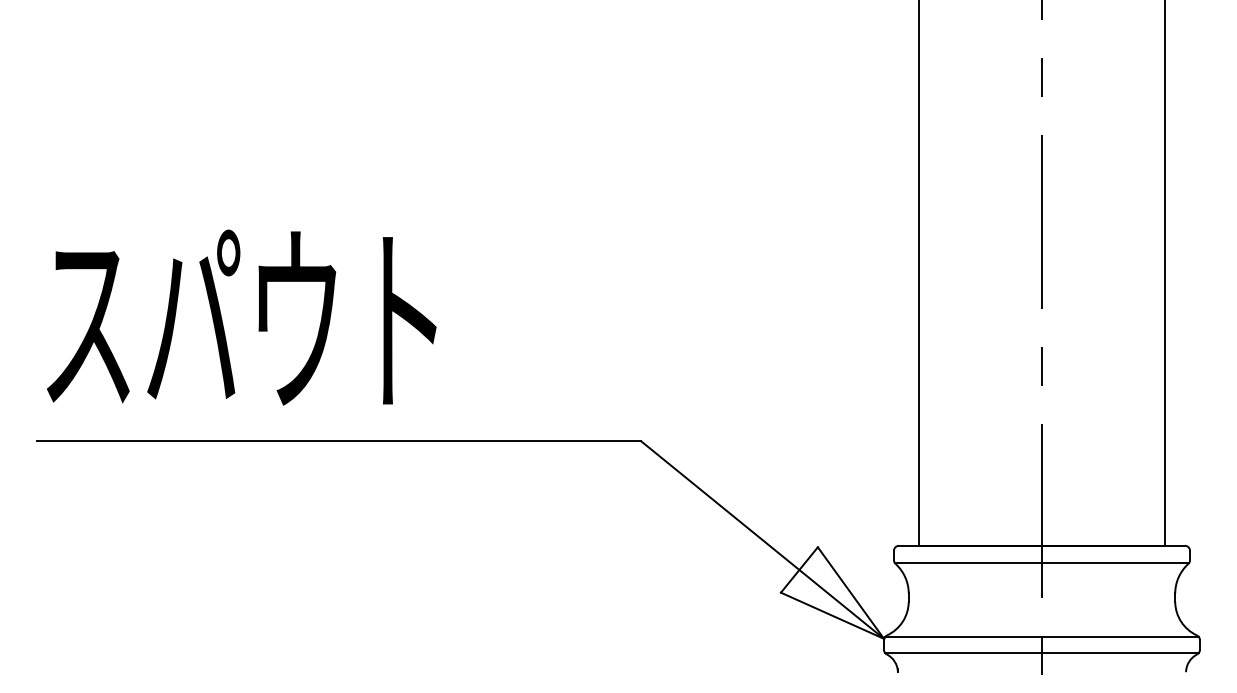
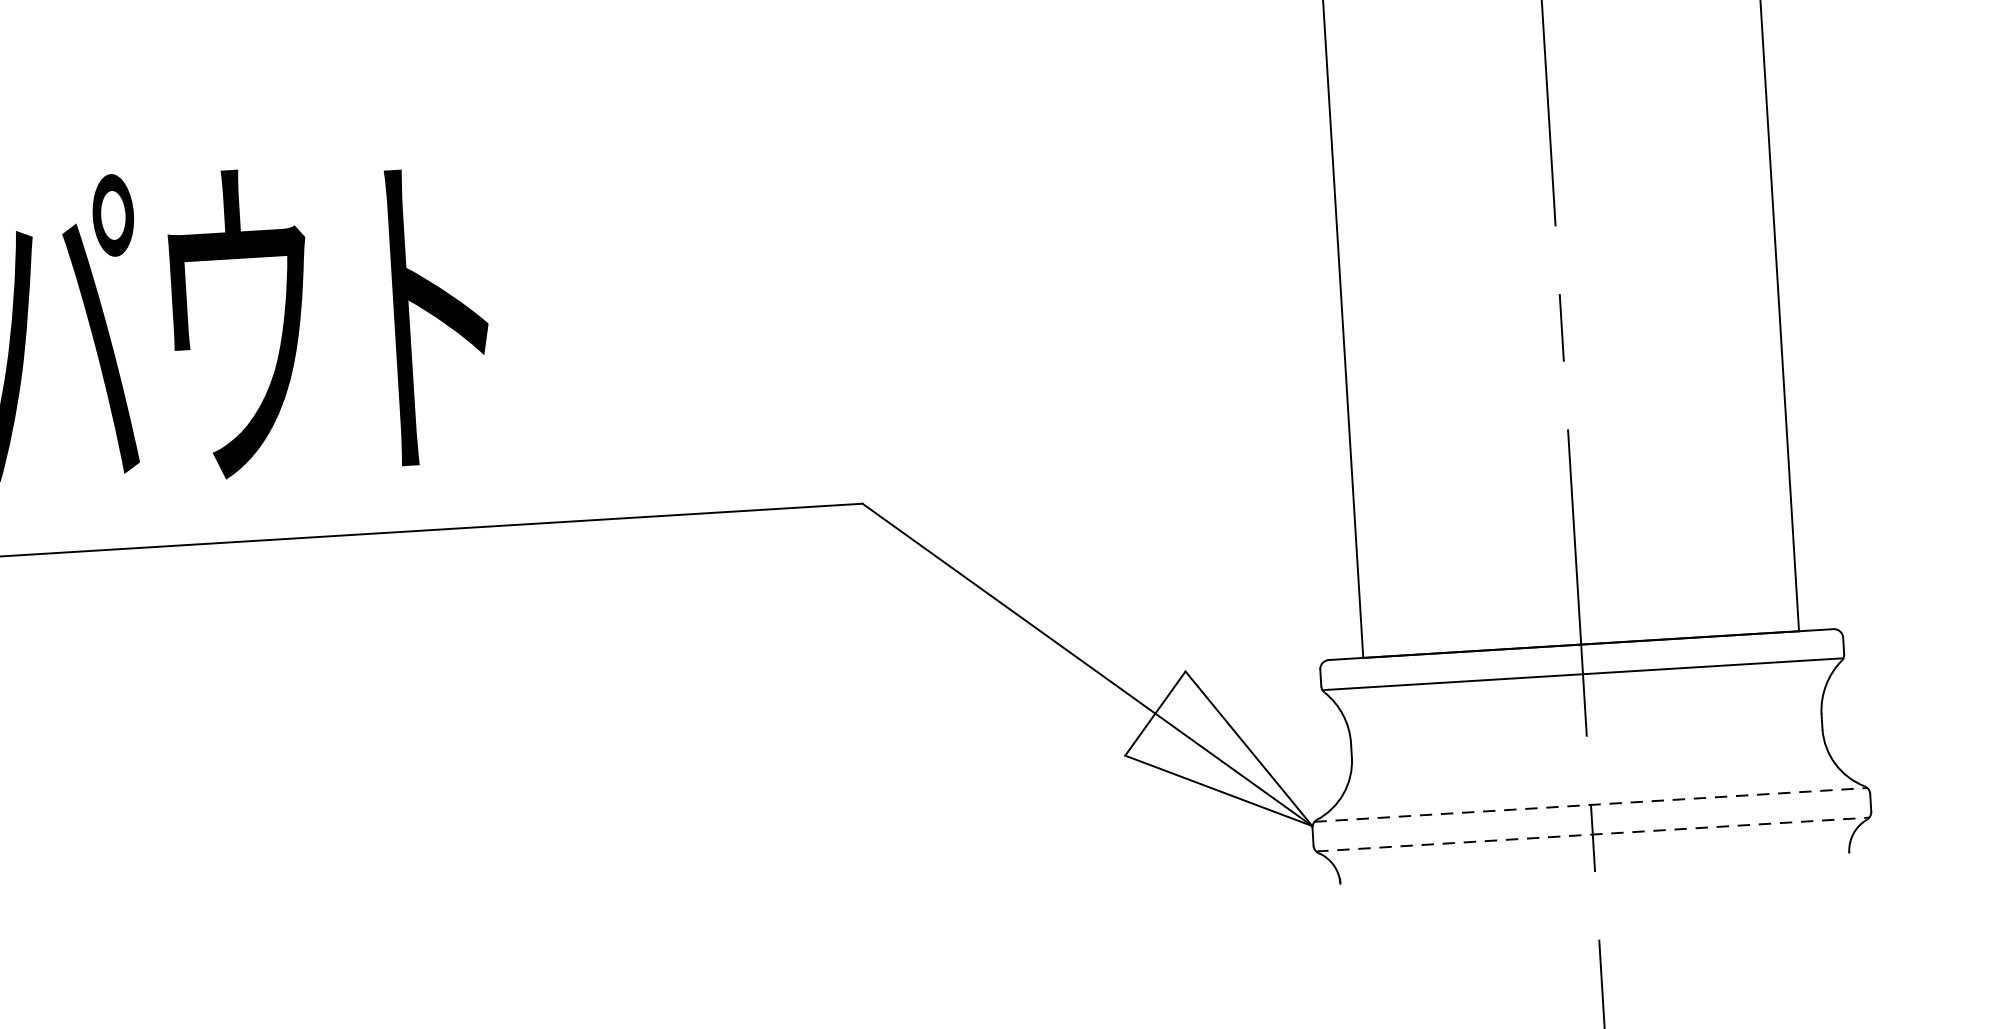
line: (1041, 636) -> (1590, 804), solid -> dashed
line: (1041, 653) -> (1591, 834), solid -> dashed

